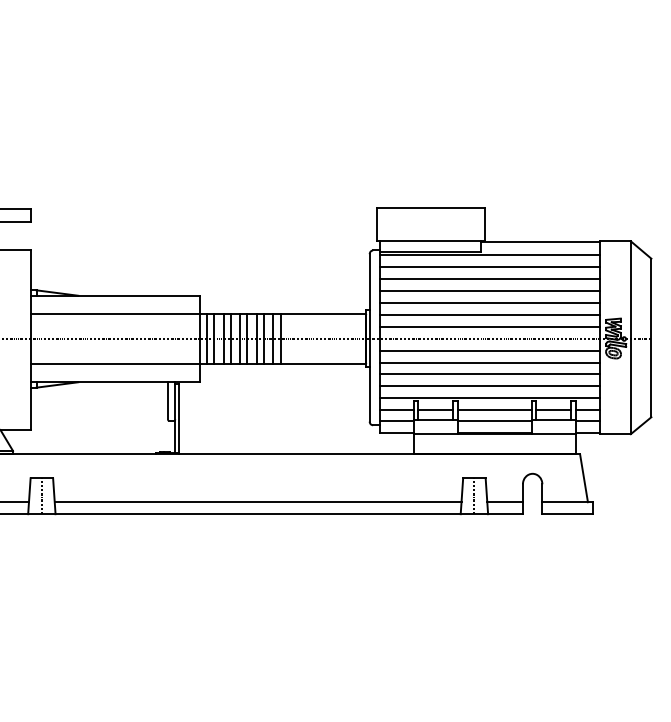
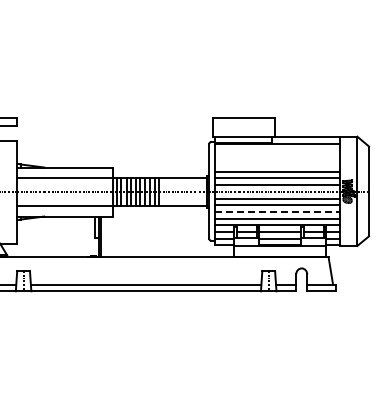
line: (489, 267) -> (277, 151), removed
line: (489, 278) -> (277, 157), removed
line: (489, 290) -> (277, 164), removed
line: (491, 375) -> (278, 212), solid -> dashed

